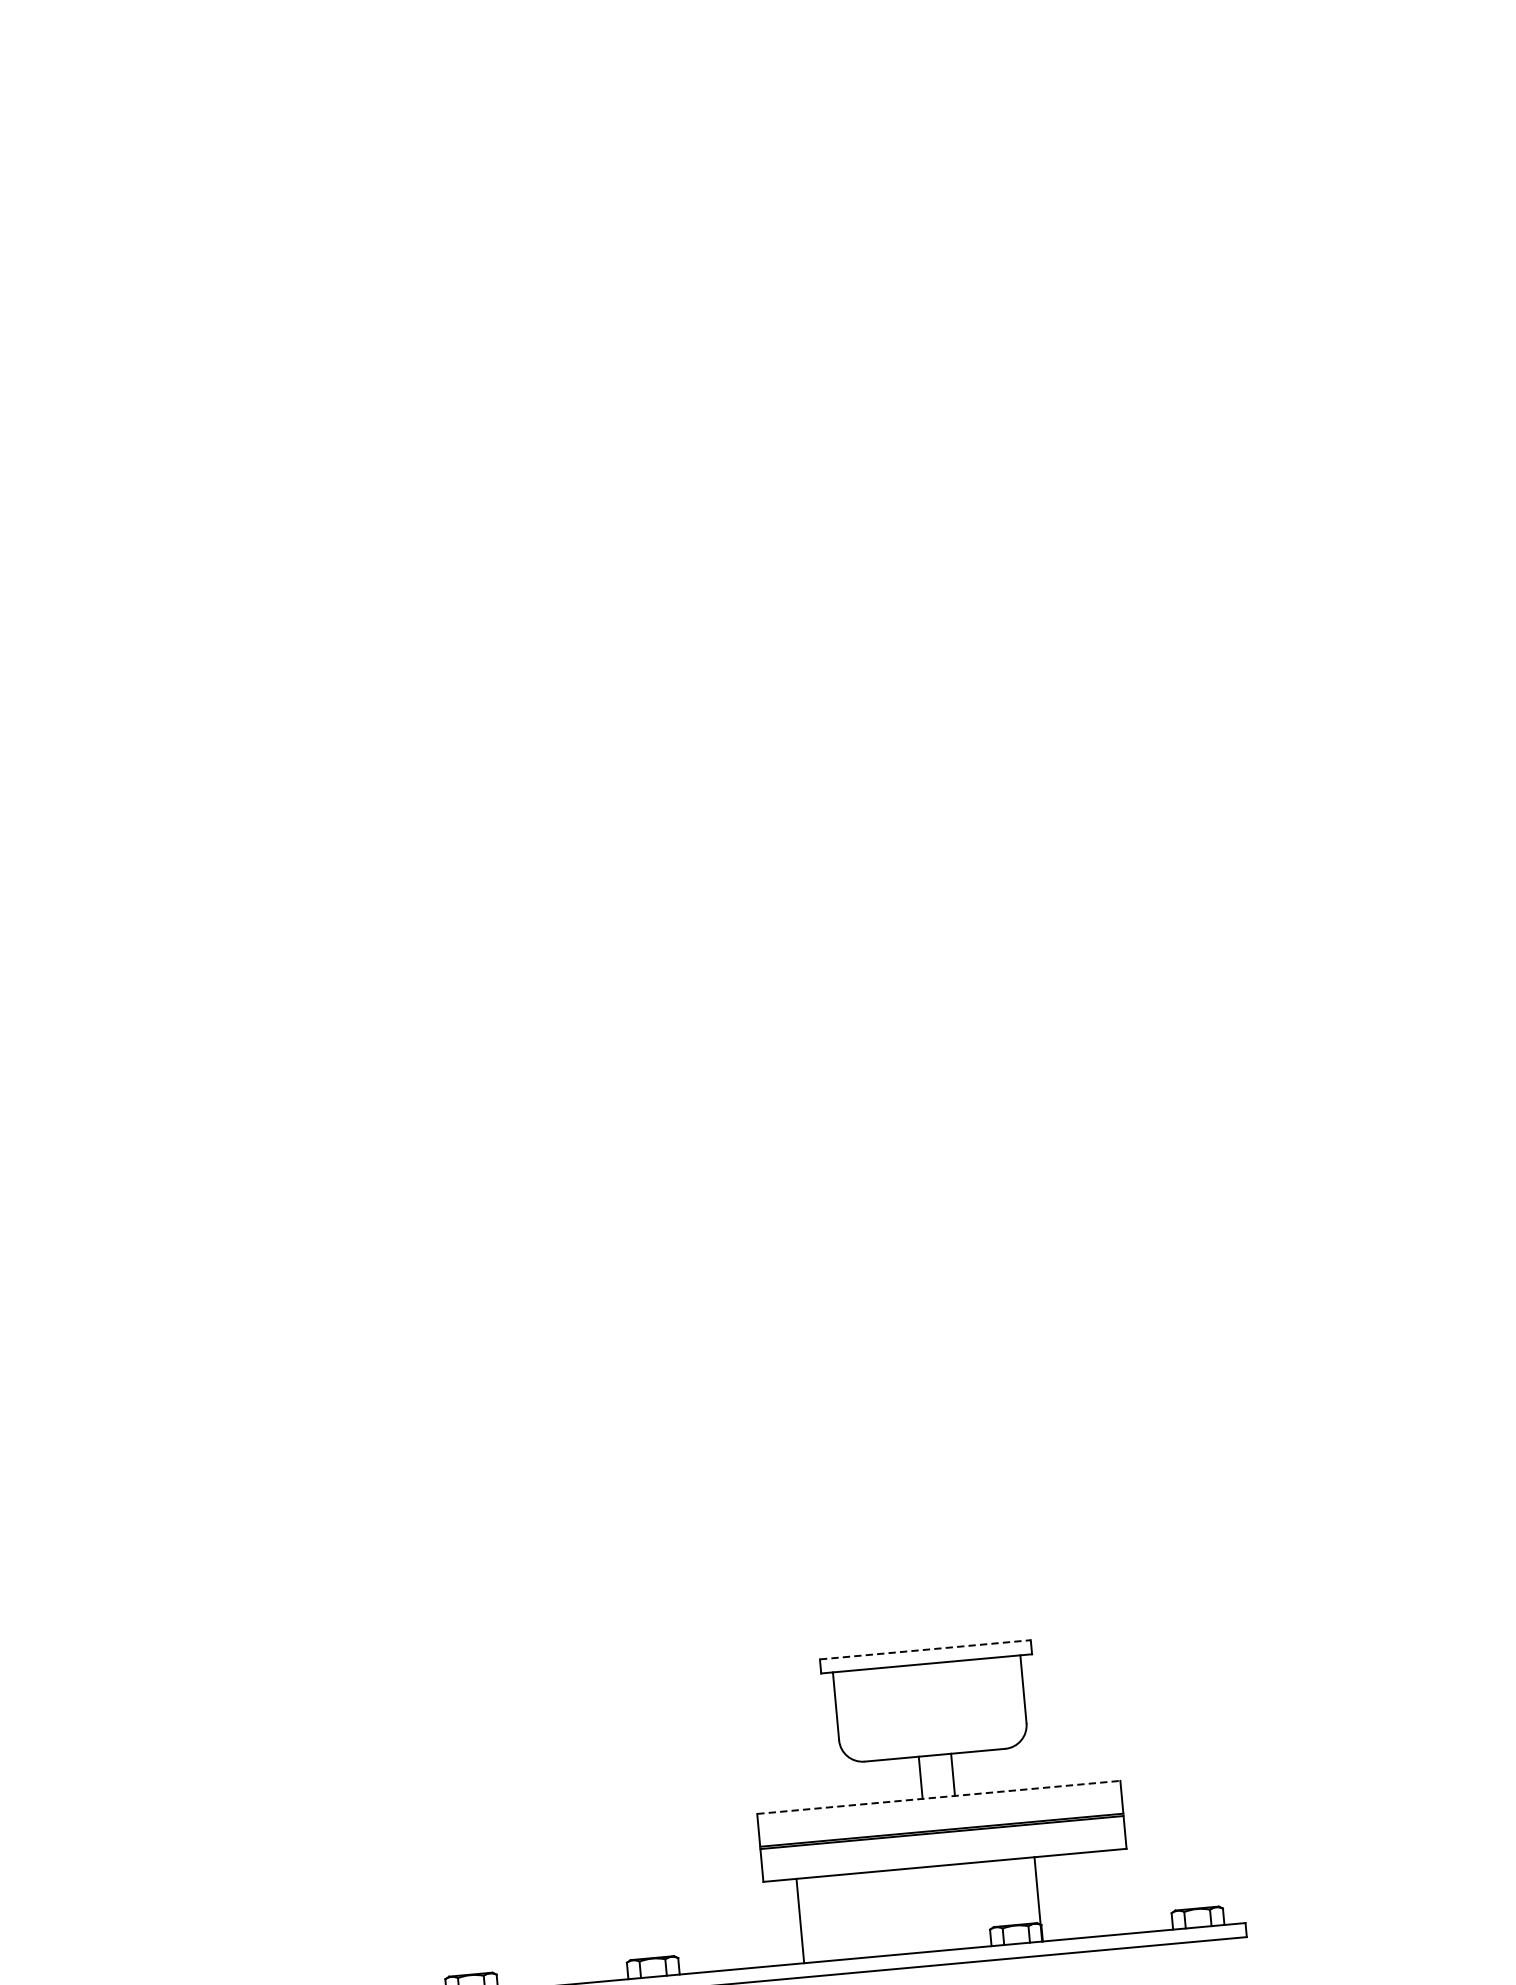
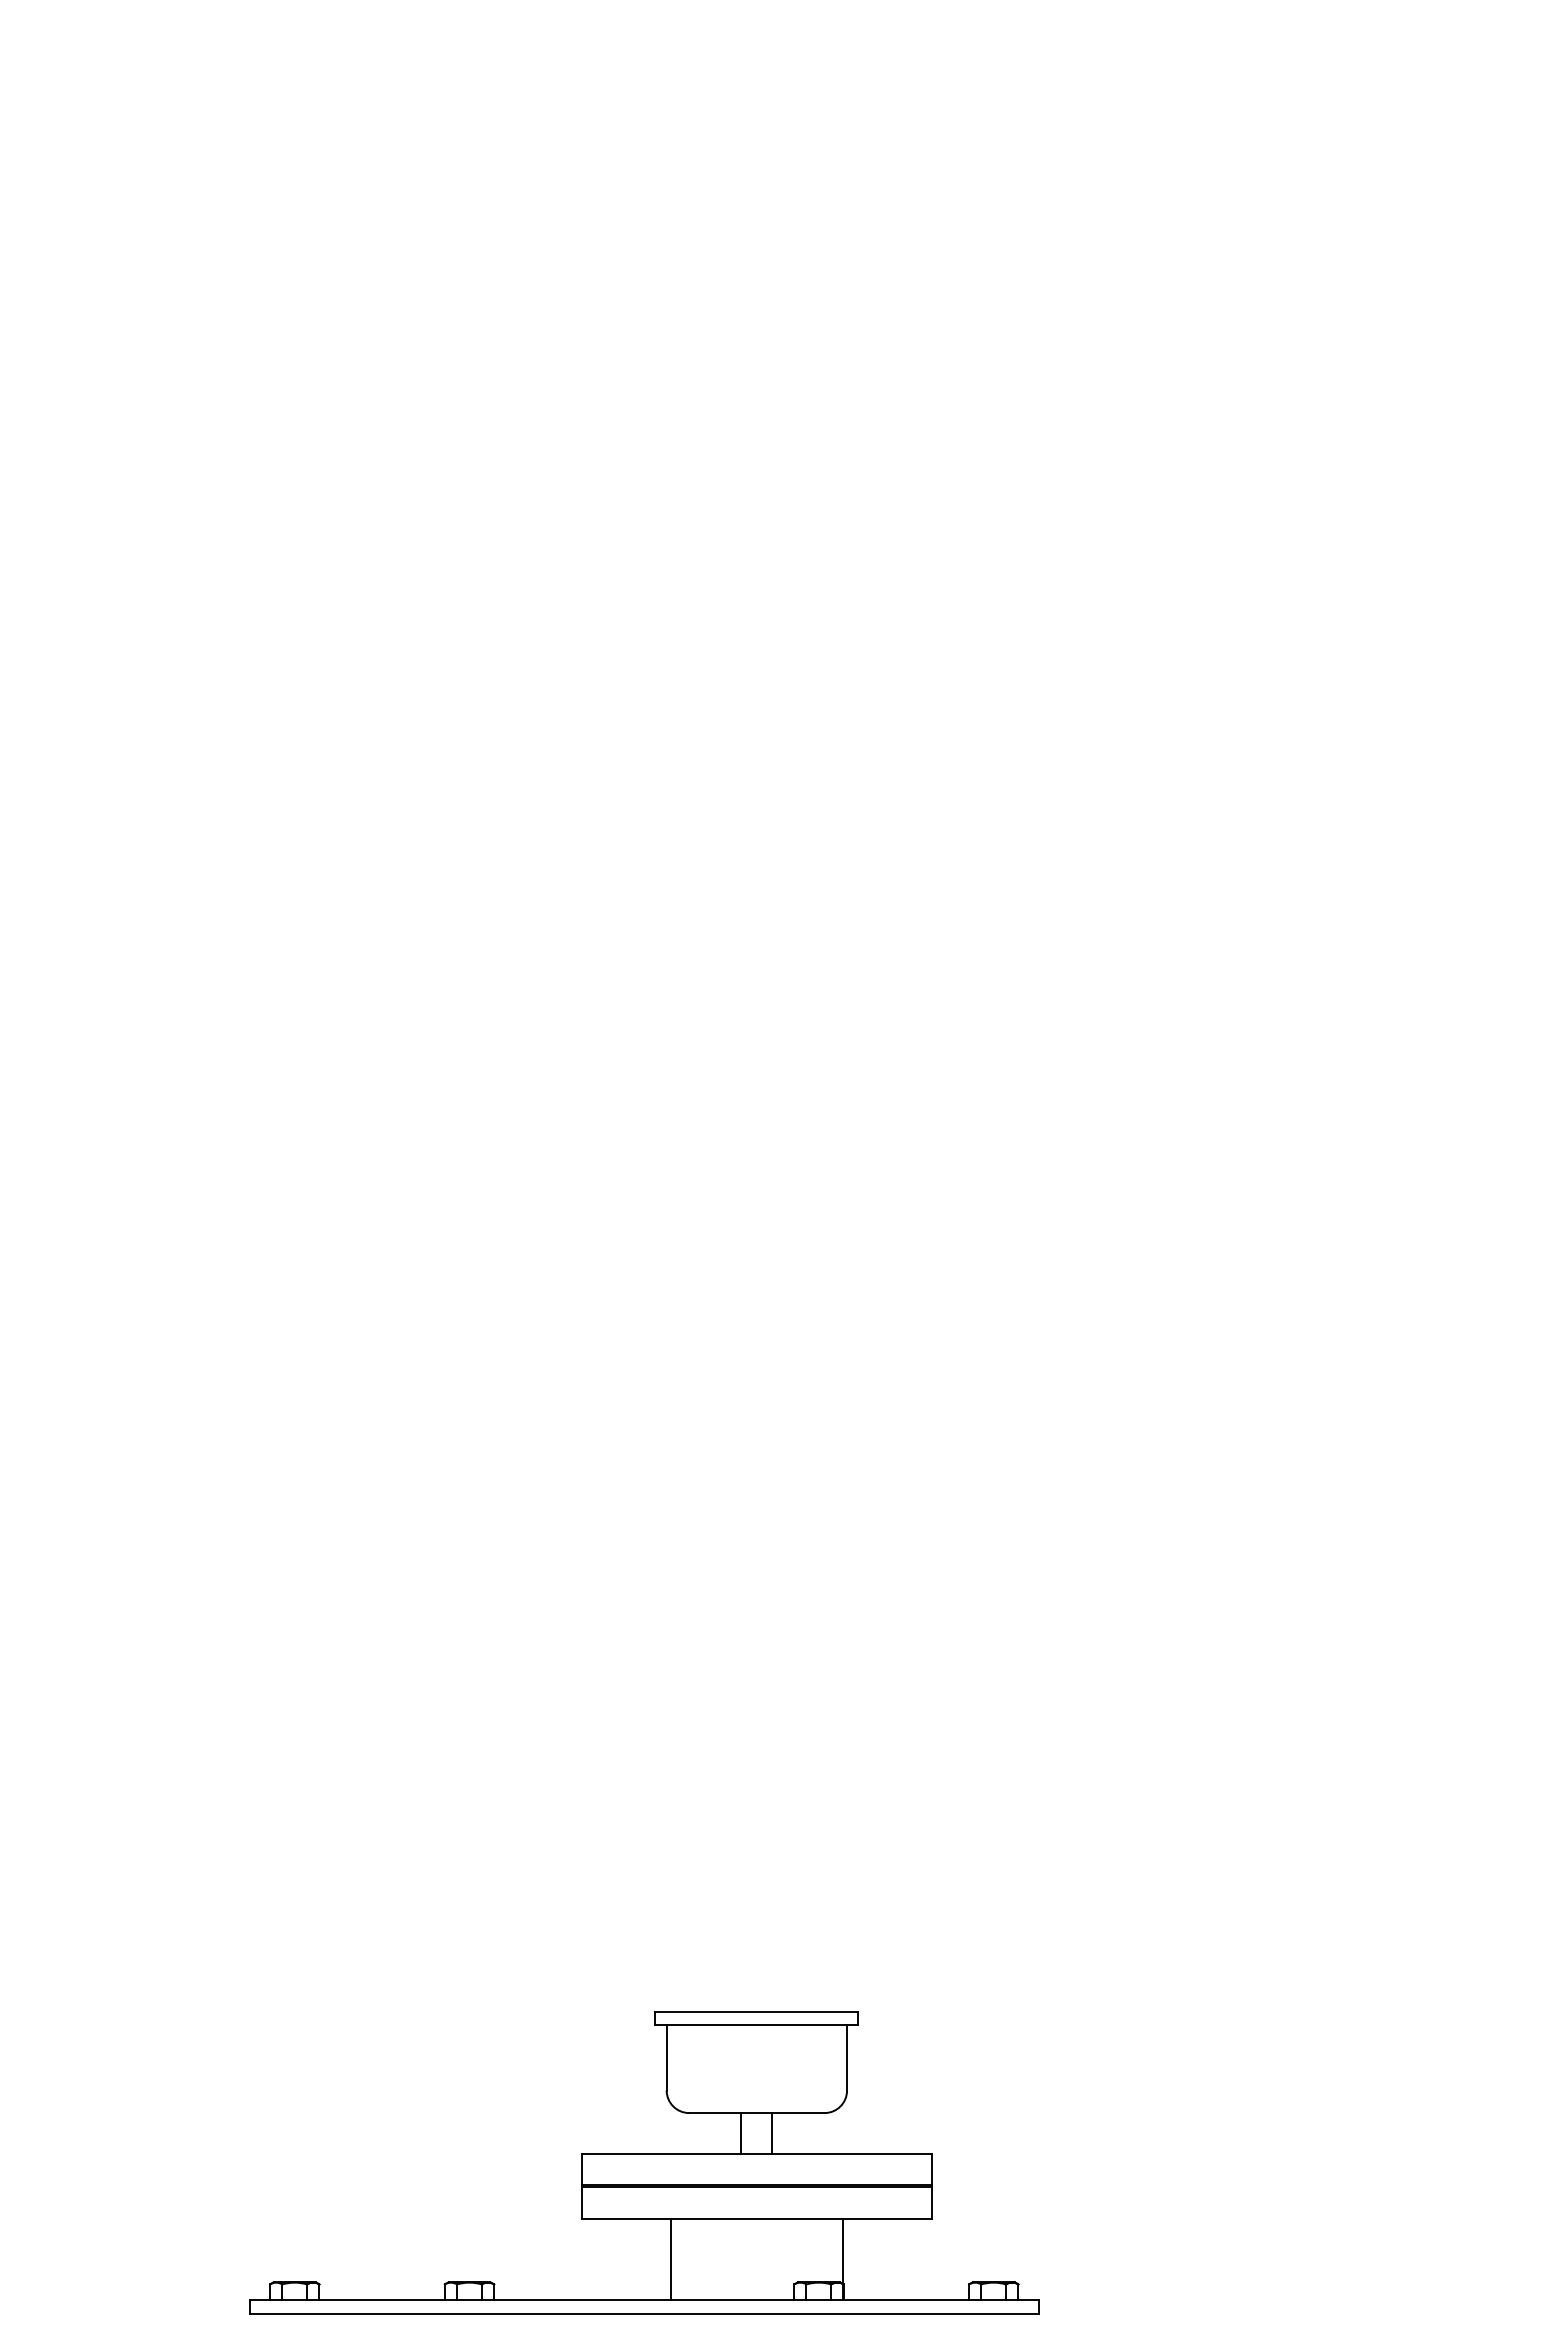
line: (926, 1649) -> (757, 2011), dashed -> solid
line: (938, 1797) -> (756, 2153), dashed -> solid
line: (799, 1920) -> (670, 2259), moved

